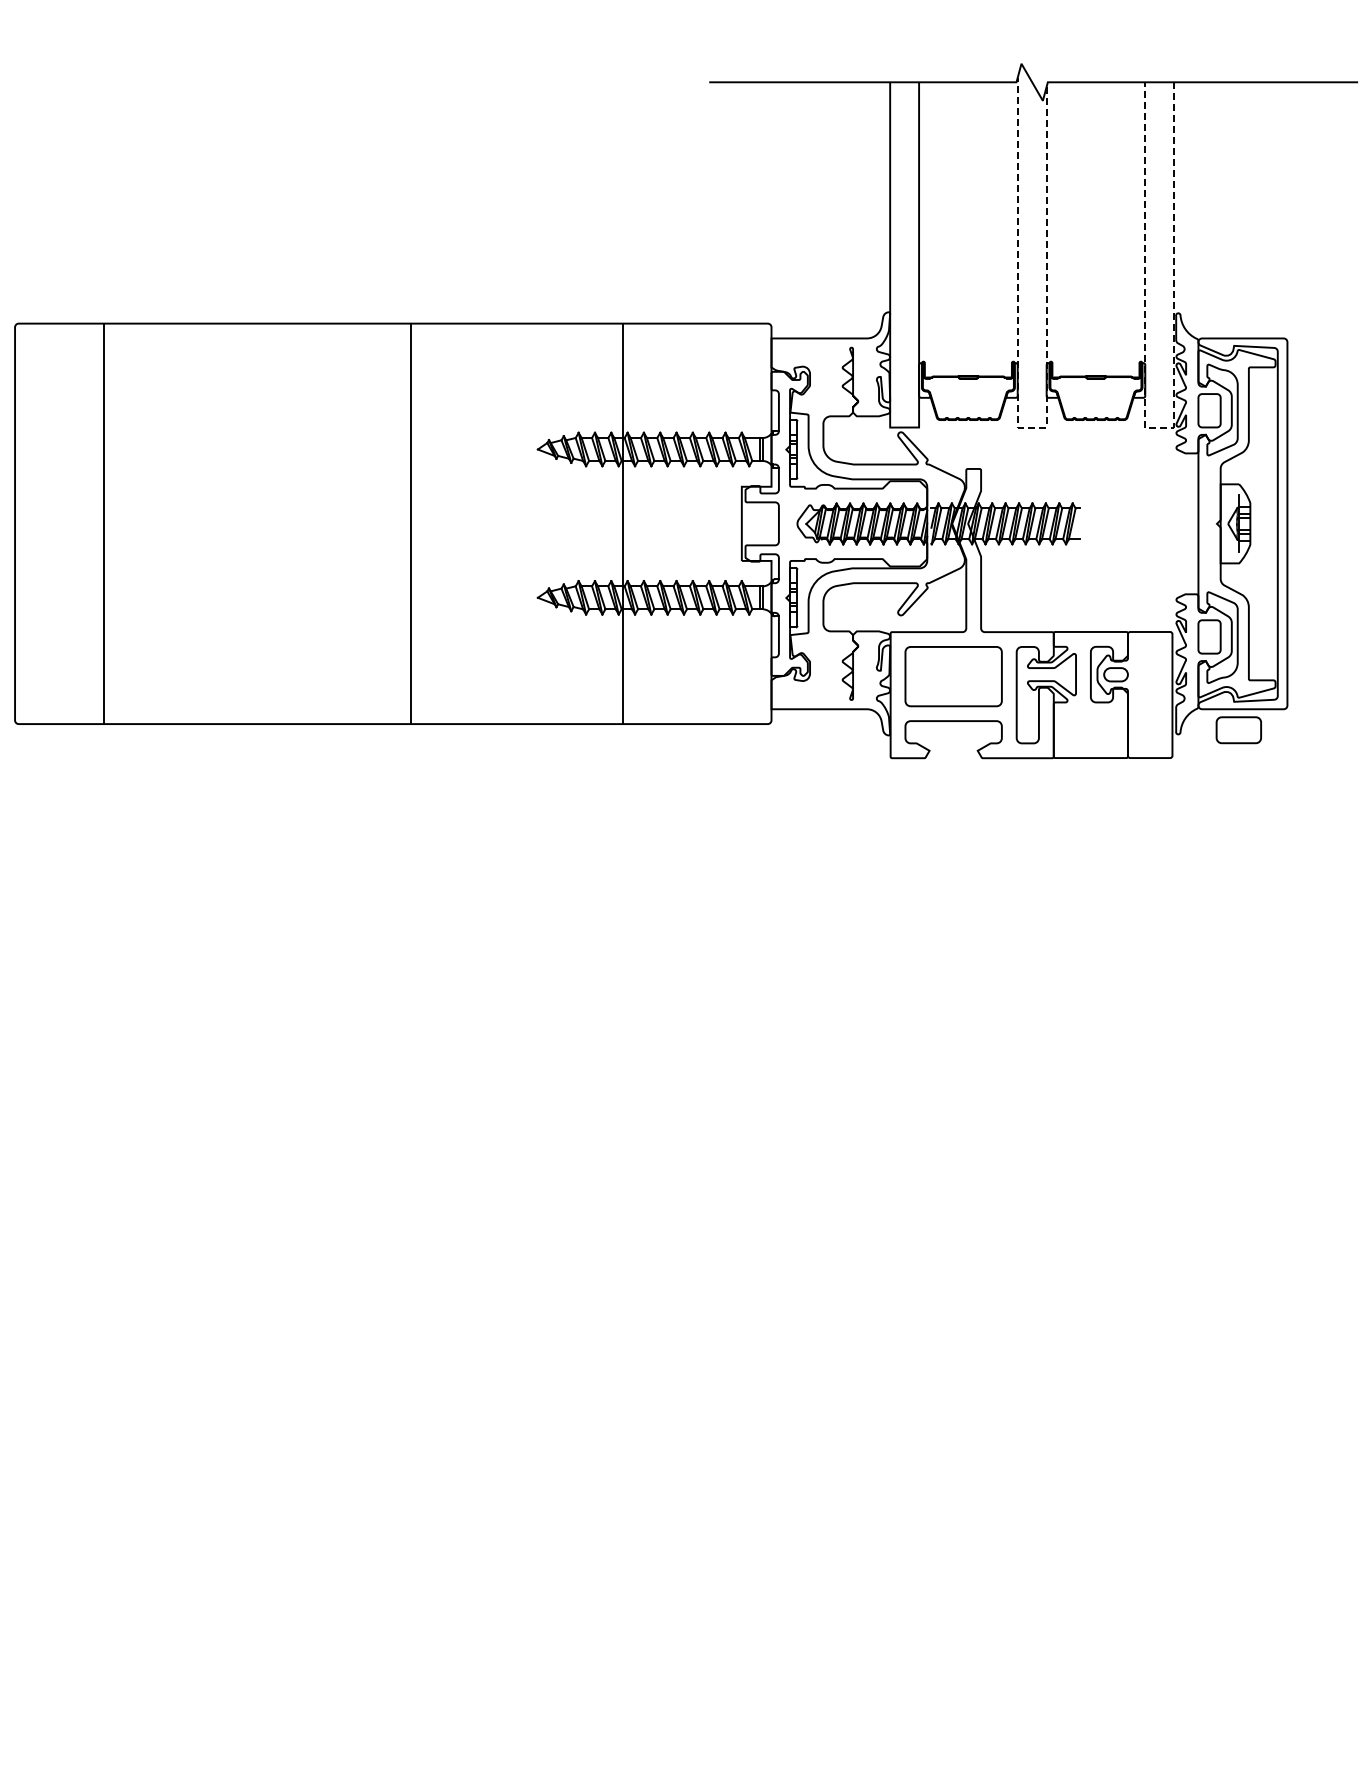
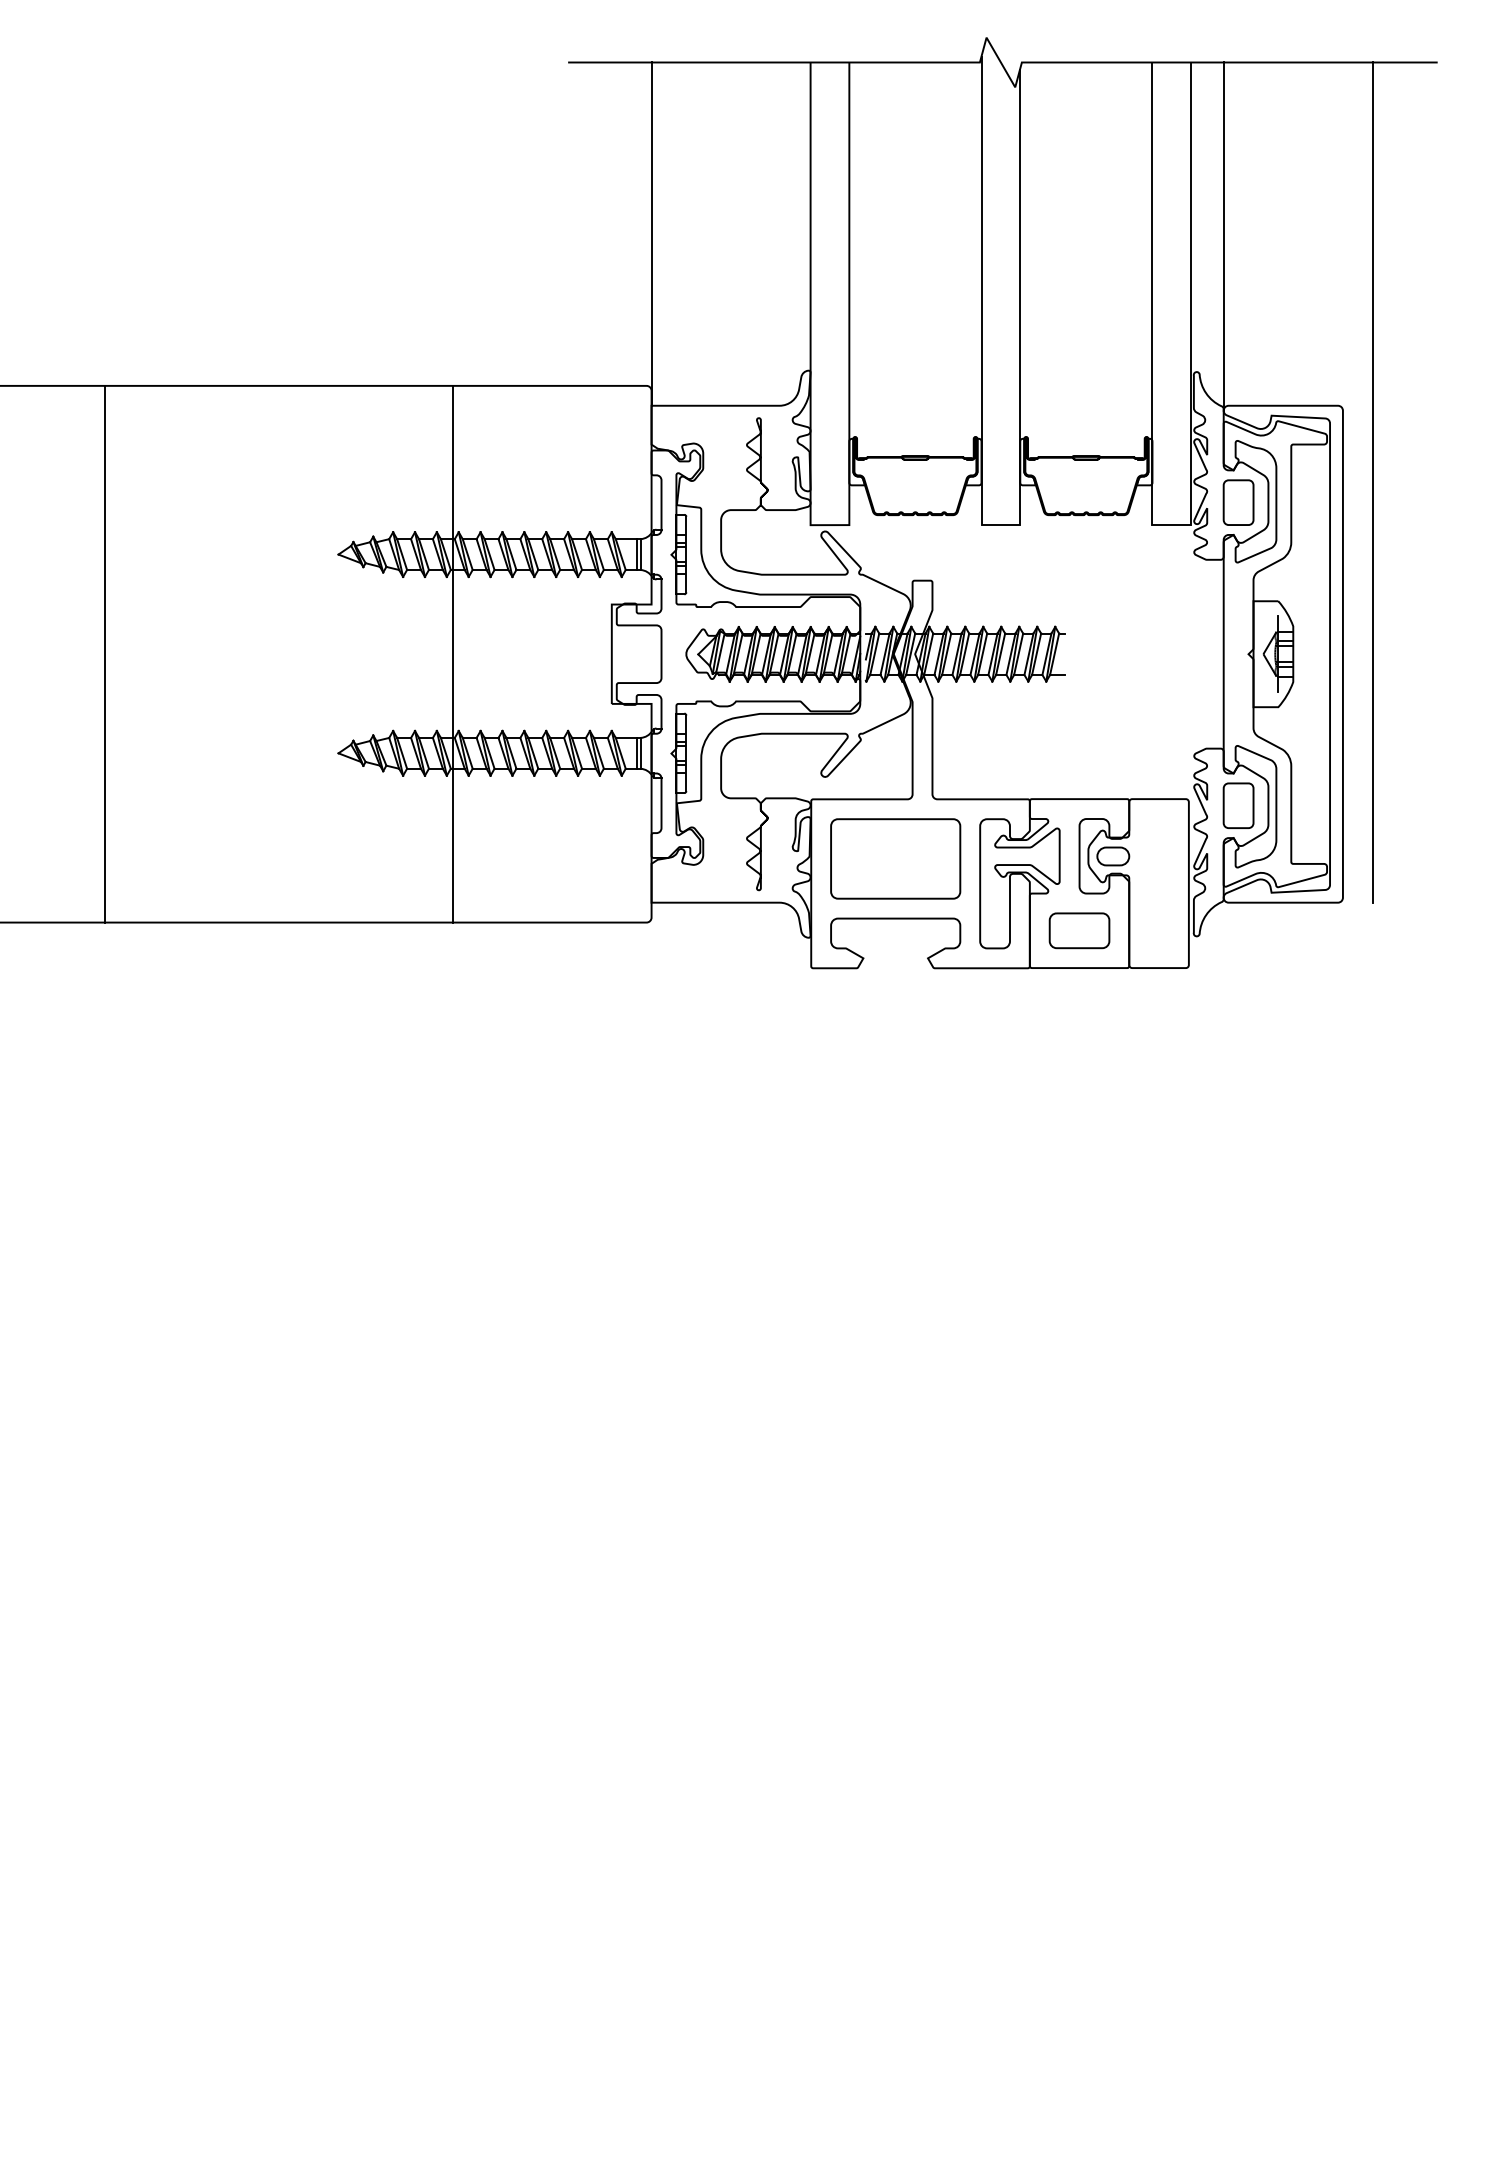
line: (771, 210) -> (651, 234), added
line: (1198, 212) -> (1223, 236), added
line: (1309, 395) -> (1372, 482), added
line: (1027, 427) -> (994, 525), dashed -> solid
line: (1159, 427) -> (1171, 525), dashed -> solid
line: (410, 523) -> (104, 653), moved
part: (1238, 730) -> (1079, 931), moved

